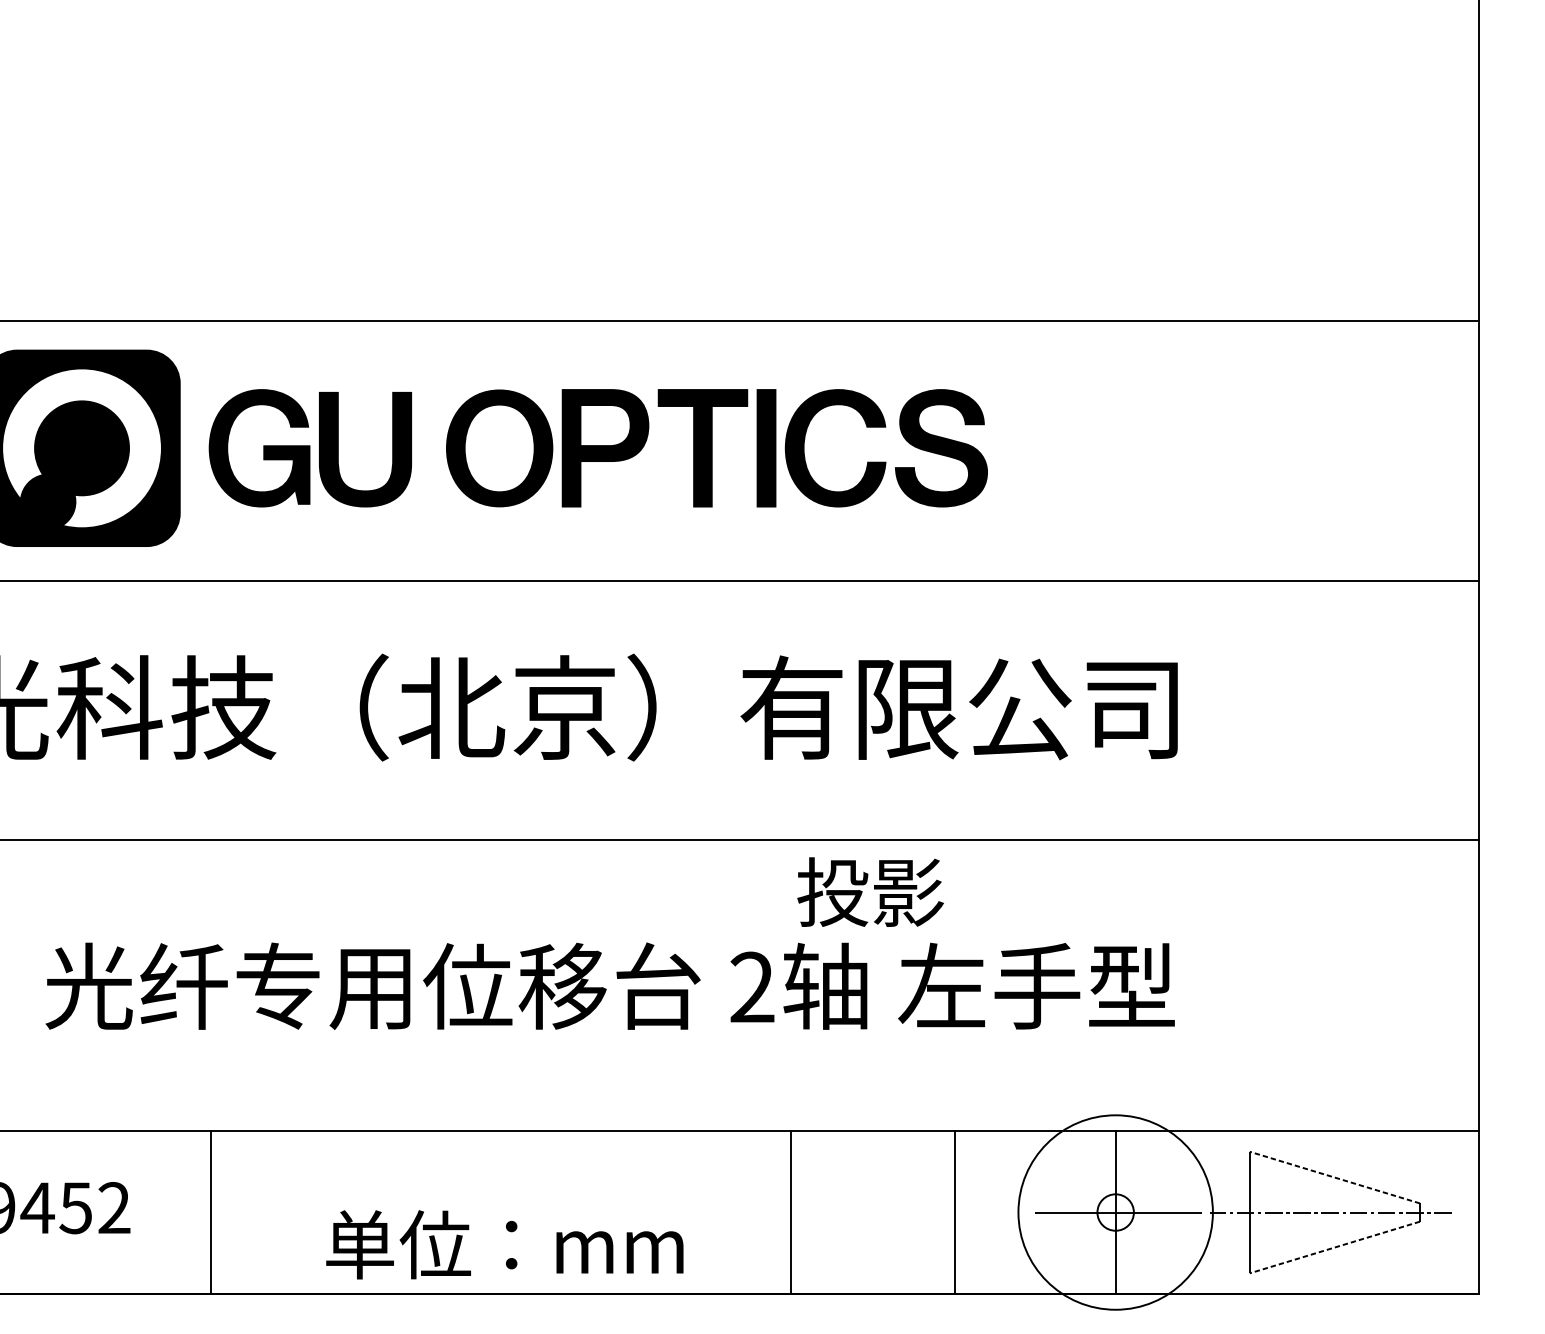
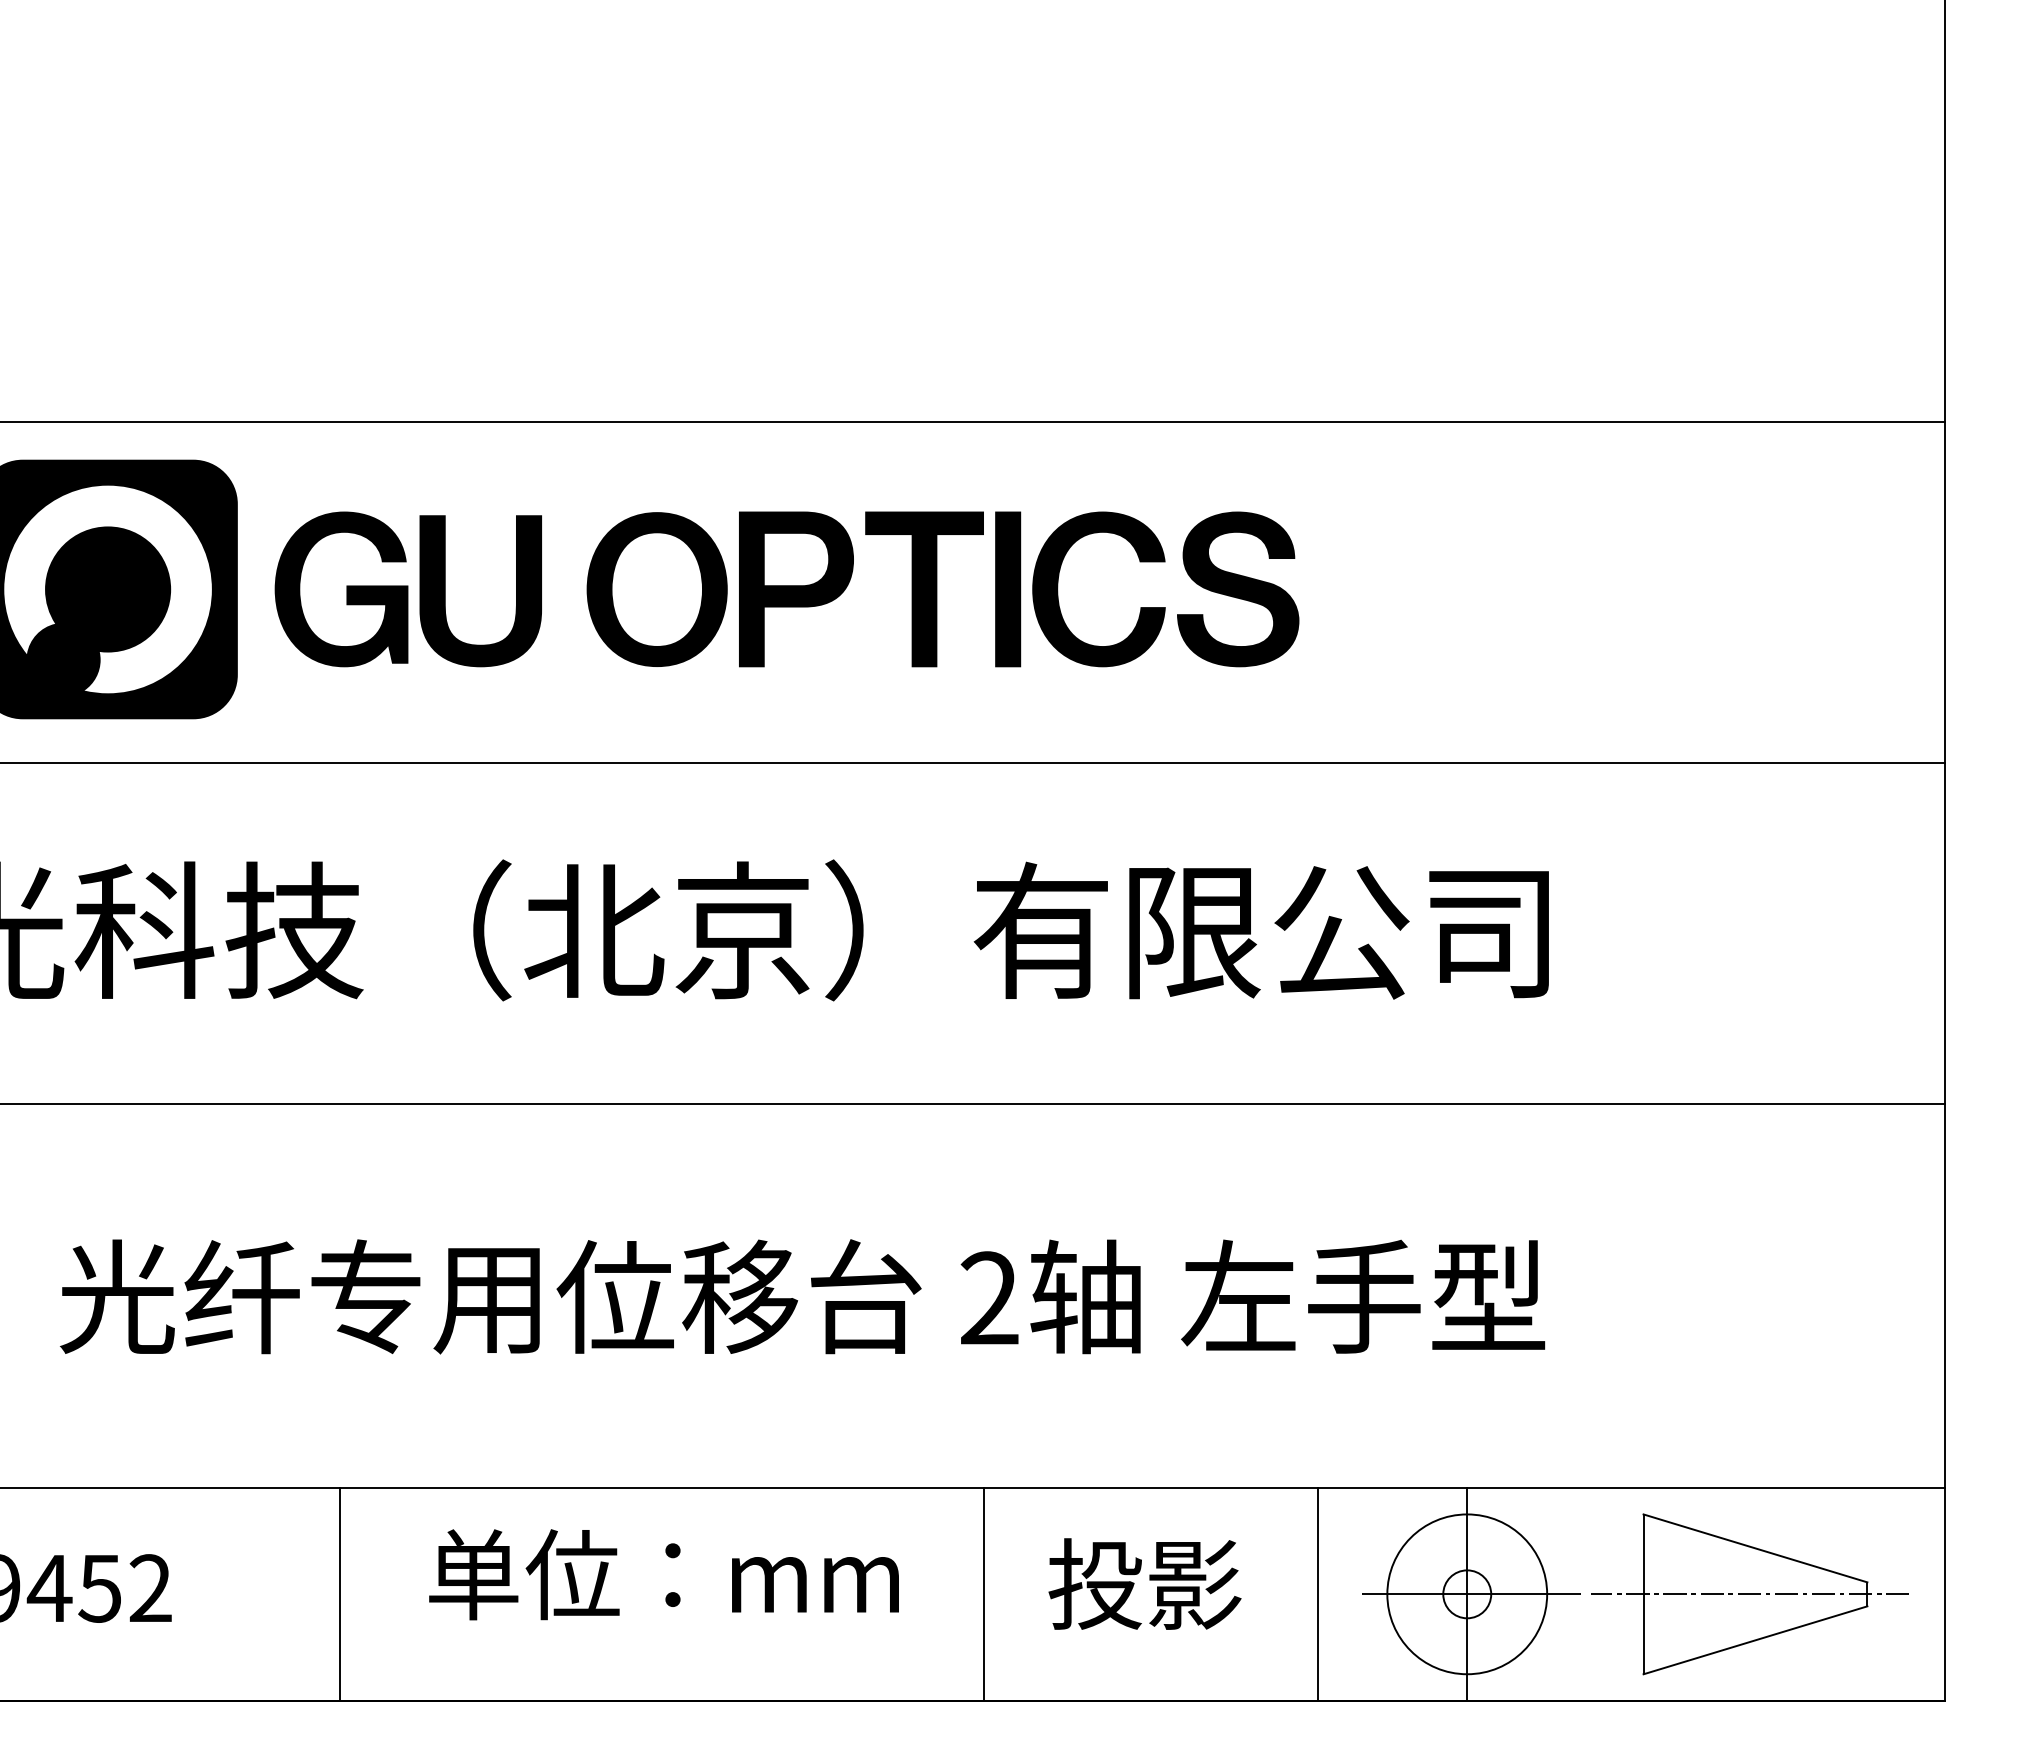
text: (870, 891) -> (1144, 1583), moved
line: (1334, 1177) -> (1755, 1548), dashed -> solid
line: (210, 1212) -> (339, 1594), moved
line: (790, 1212) -> (983, 1594), moved
line: (955, 1212) -> (1317, 1594), moved
circle: (1115, 1212) -> (1467, 1594), size x0.62
text: (504, 1244) -> (663, 1574), moved
line: (1334, 1247) -> (1755, 1640), dashed -> solid

